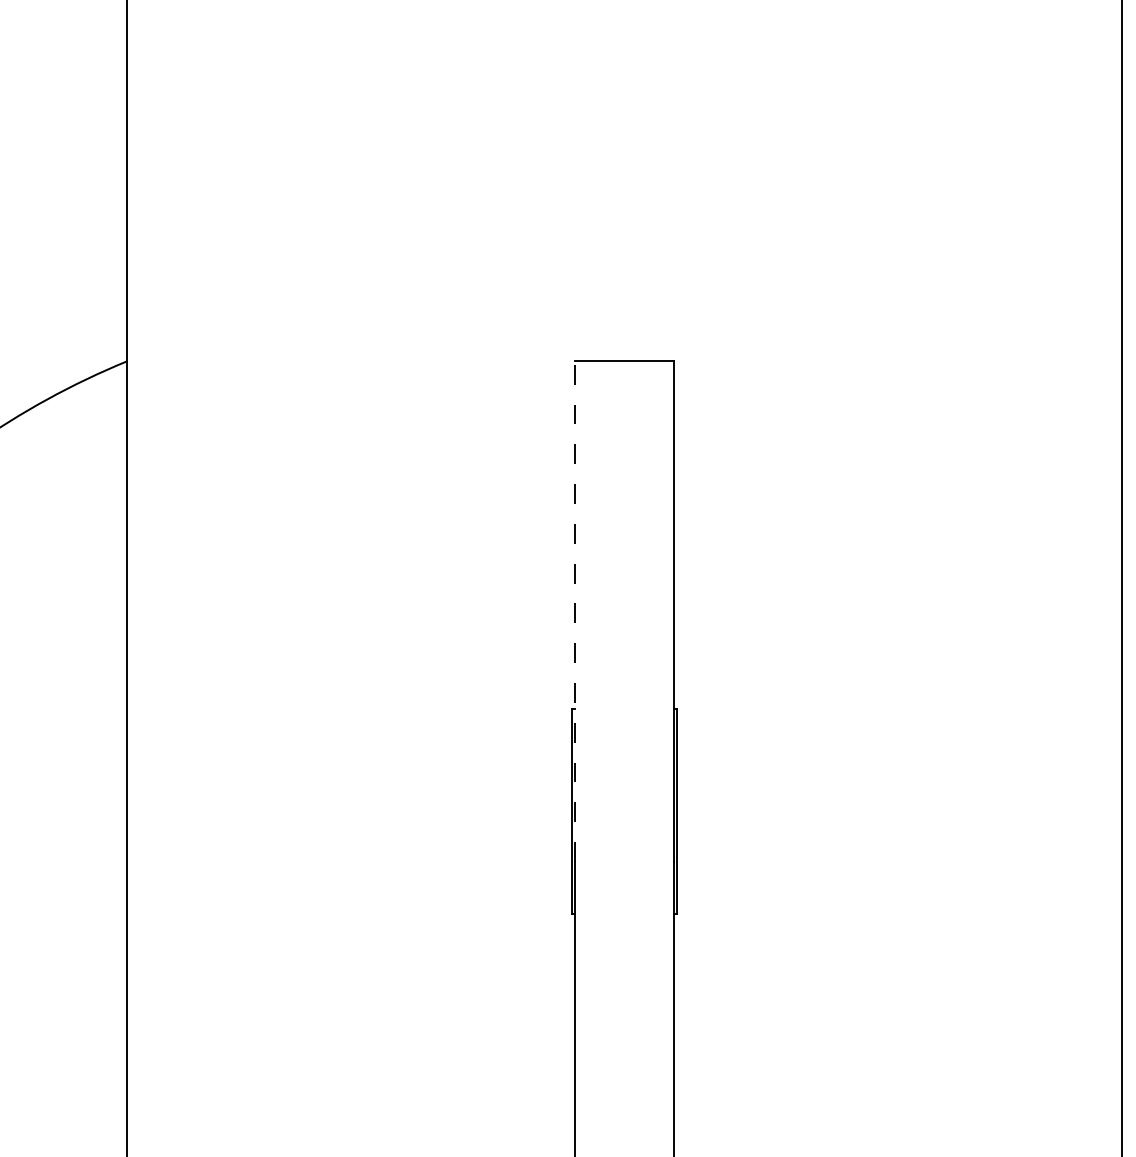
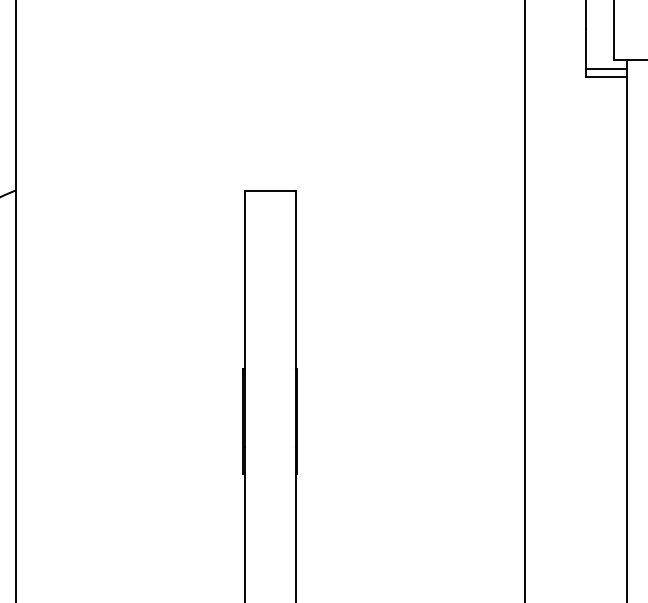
line: (573, 610) -> (244, 318), dashed -> solid

